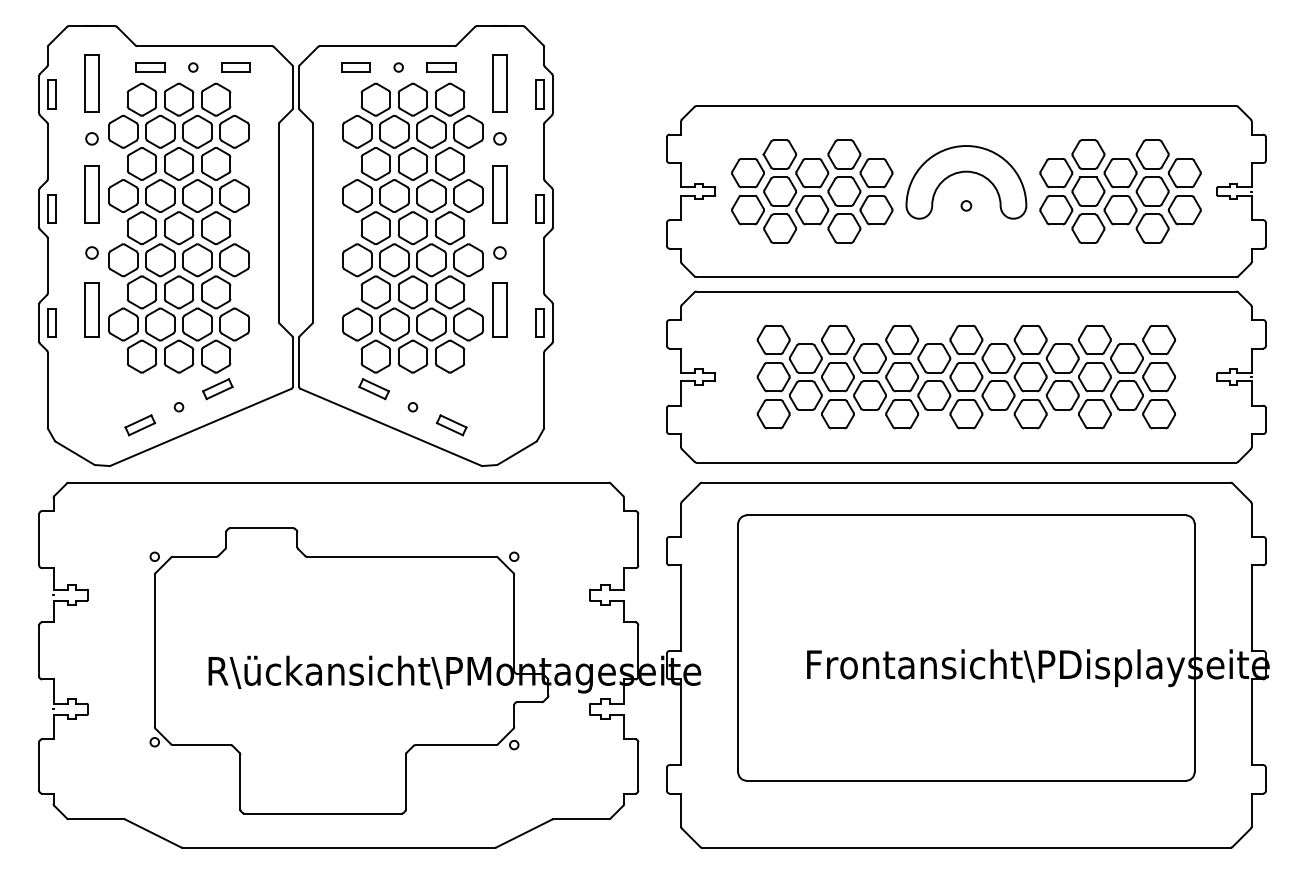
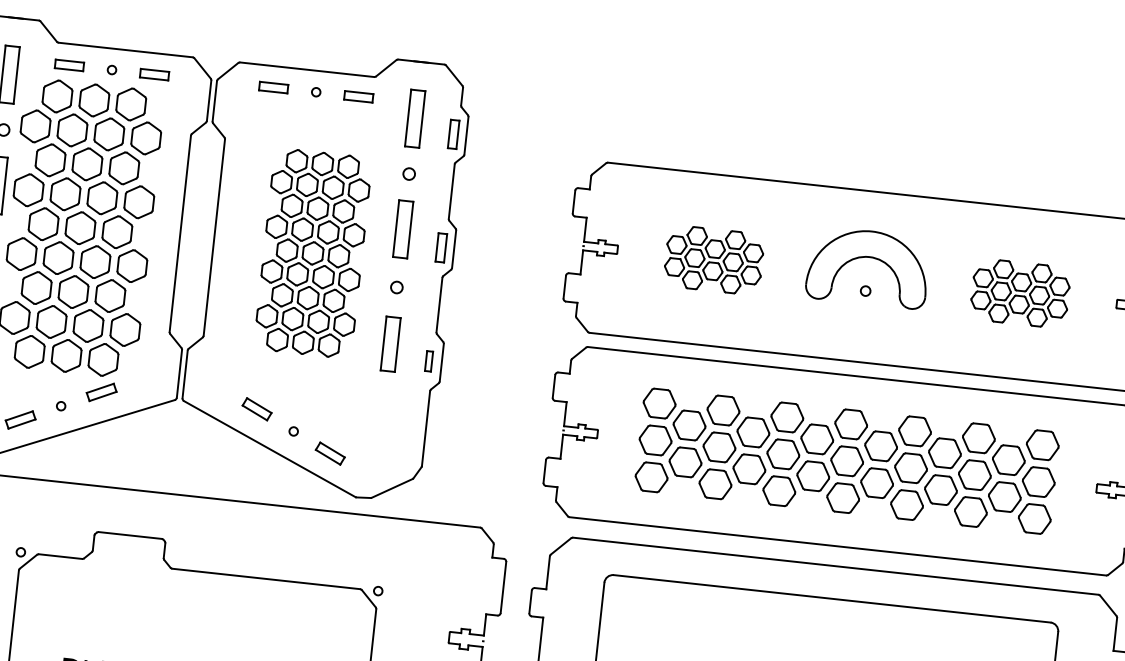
part: (812, 191) -> (714, 260), size x0.6
part: (1120, 191) -> (1020, 293), size x0.6
part: (412, 227) -> (312, 252), size x0.7
part: (539, 322) -> (428, 360), size x0.7

